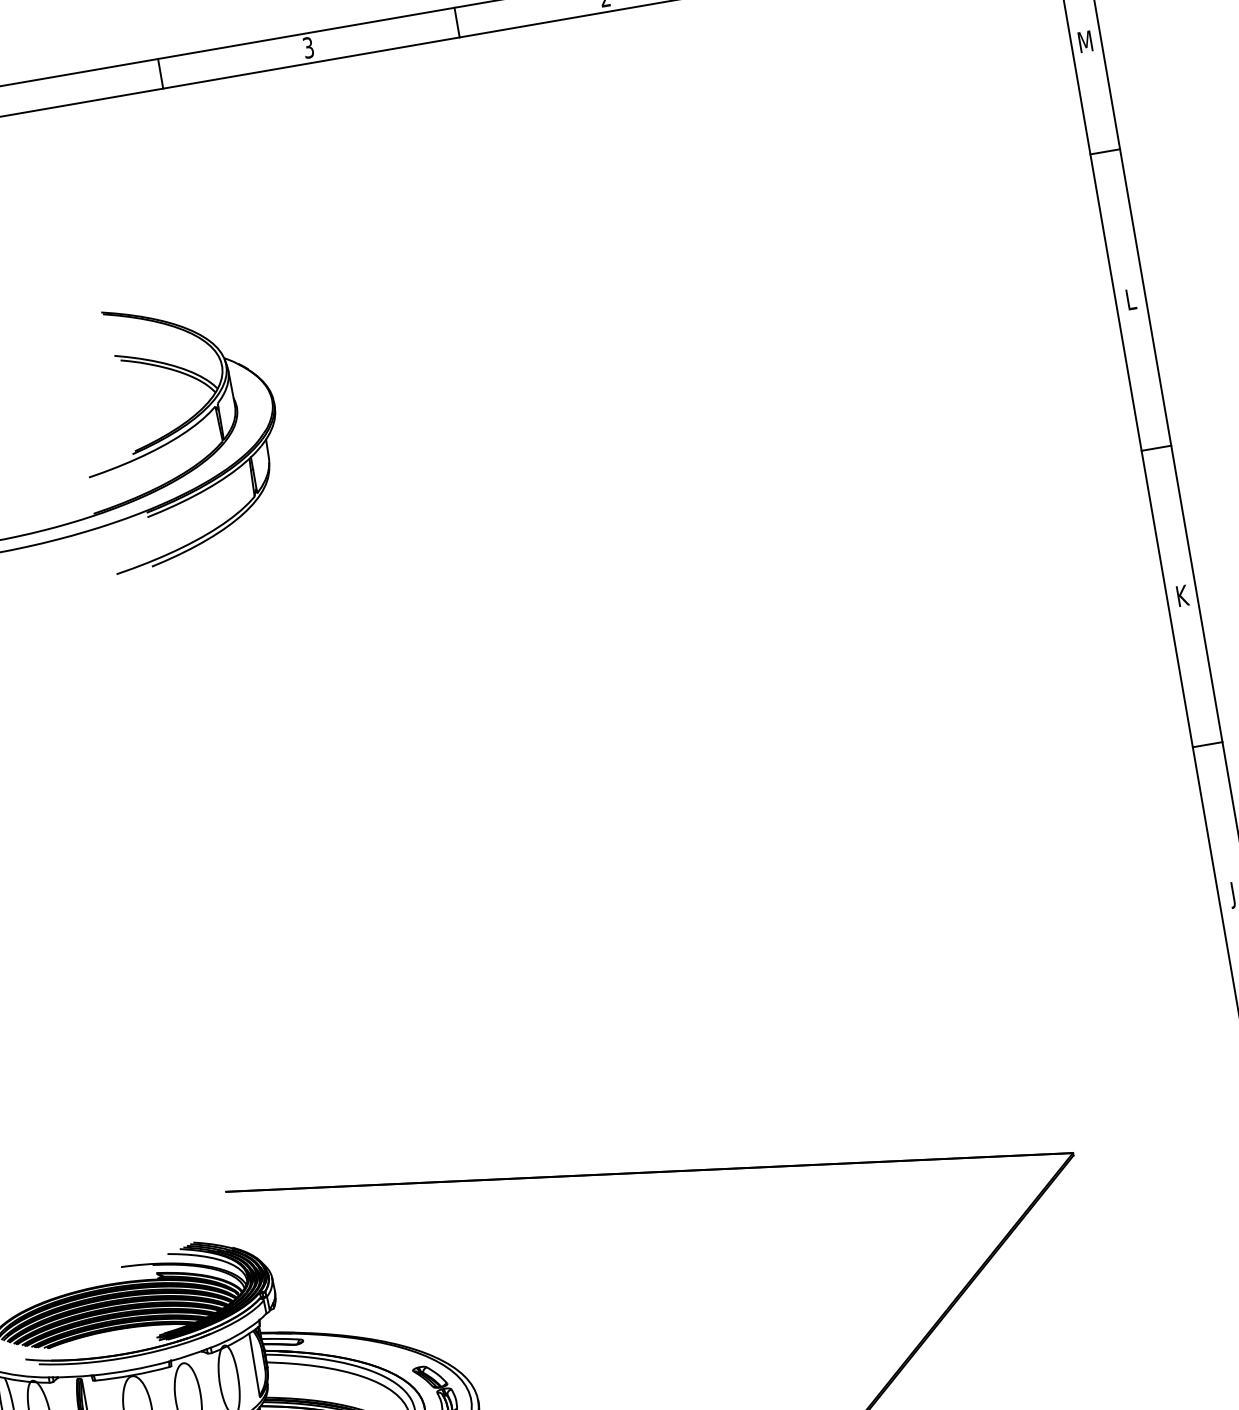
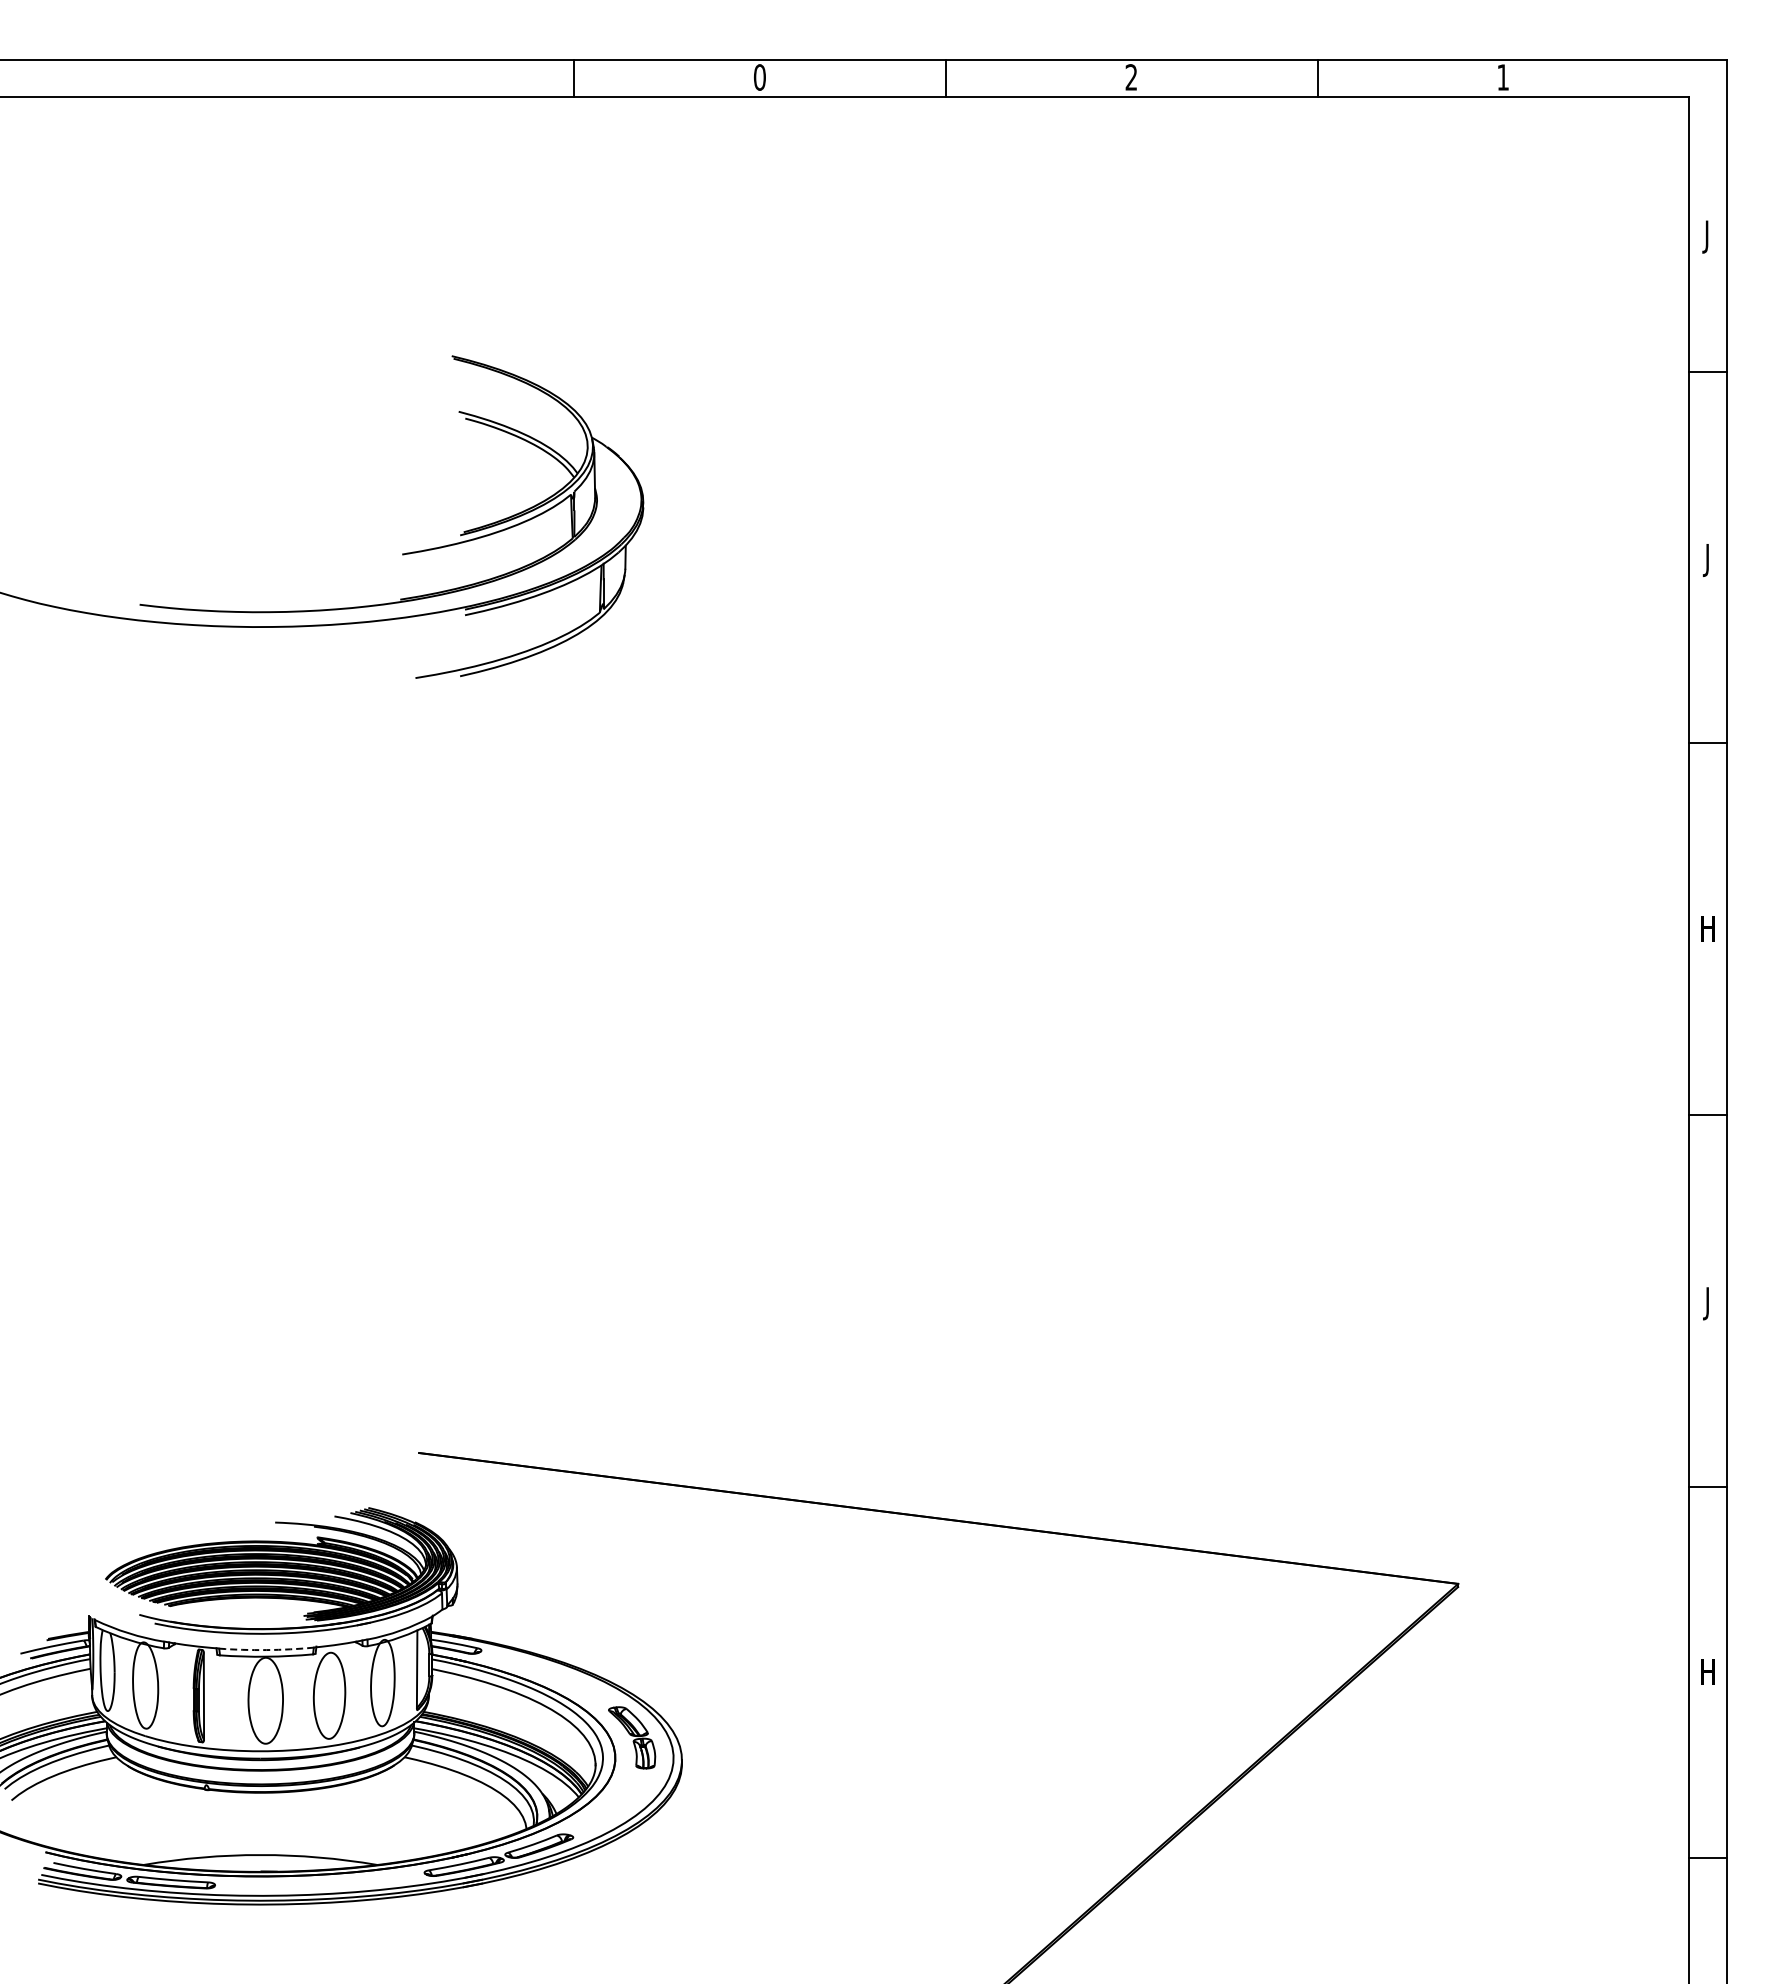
text: (1086, 44) -> (1707, 236), M -> J
text: (308, 47) -> (759, 77), 3 -> 0
text: (1130, 302) -> (1707, 560), L -> J
text: (1182, 595) -> (1708, 928), K -> H
arc: (131, 1370) -> (266, 1650), solid -> dashed

